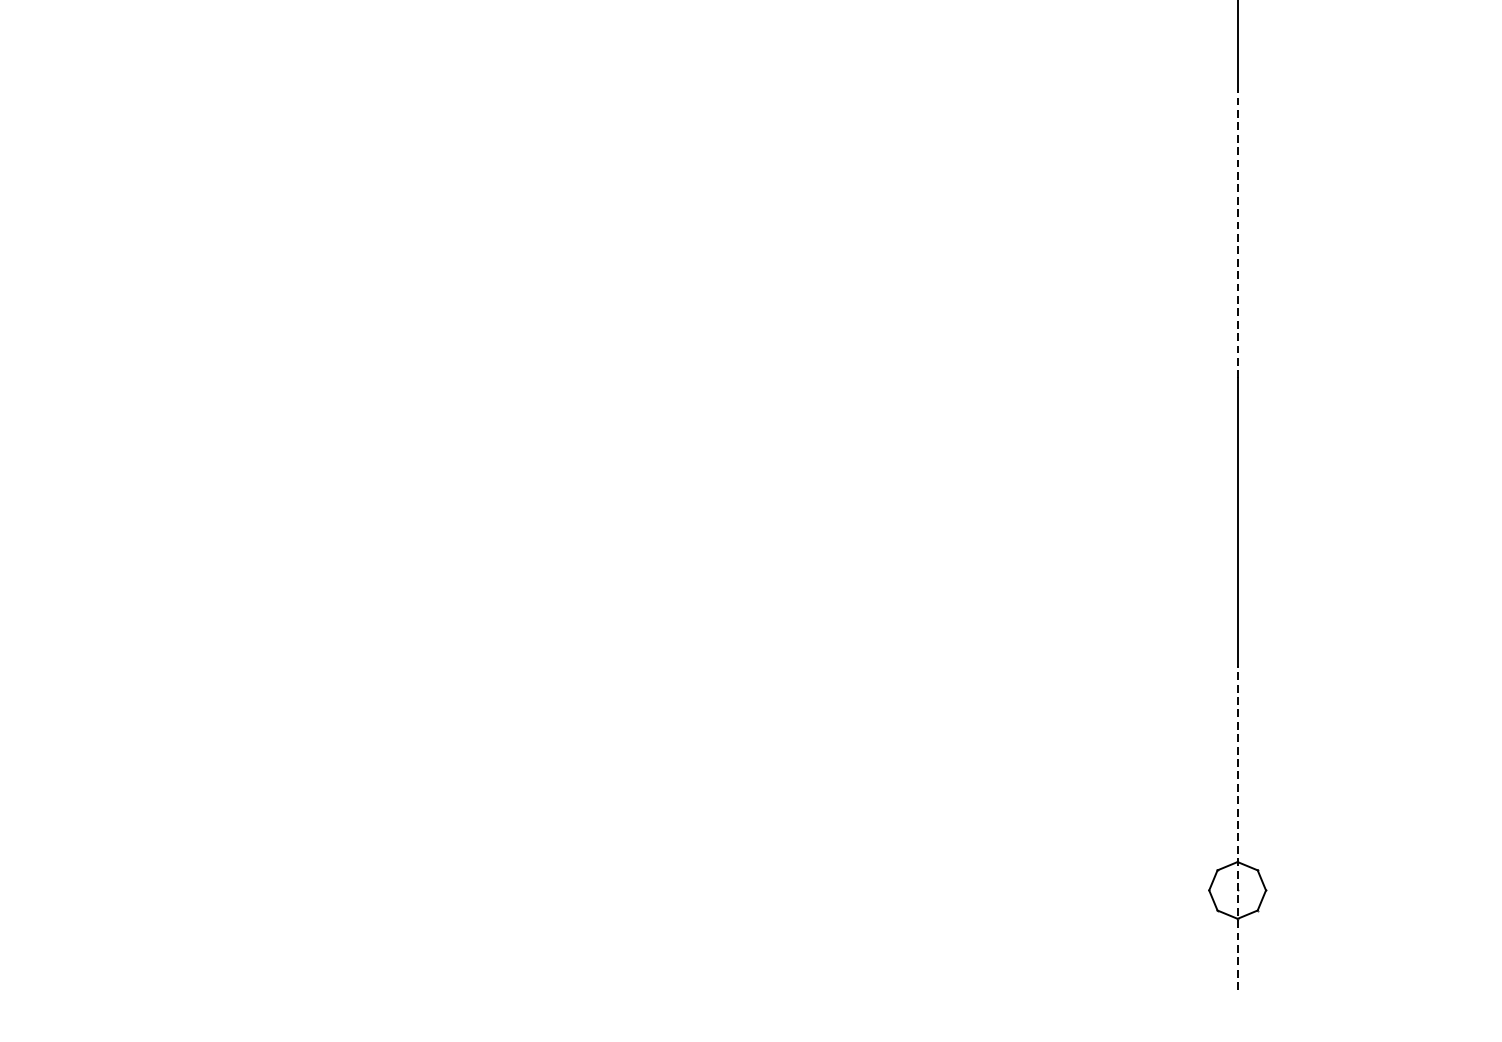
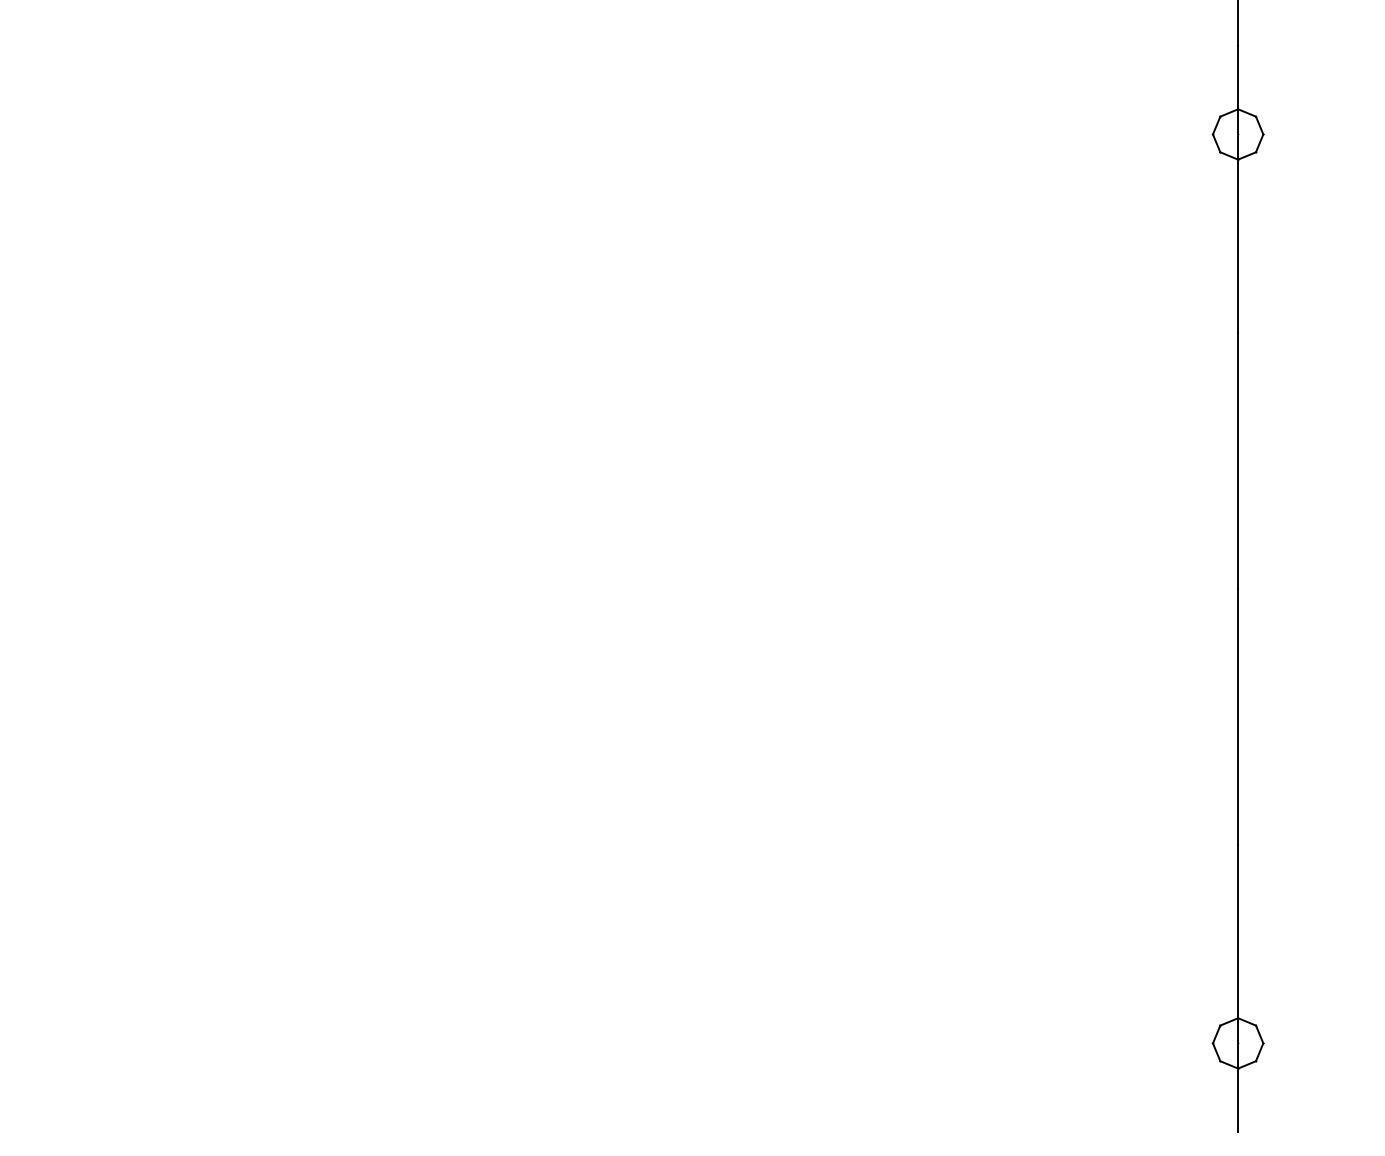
line: (1238, 234) -> (1238, 461), dashed -> solid
line: (1238, 828) -> (1238, 988), dashed -> solid

